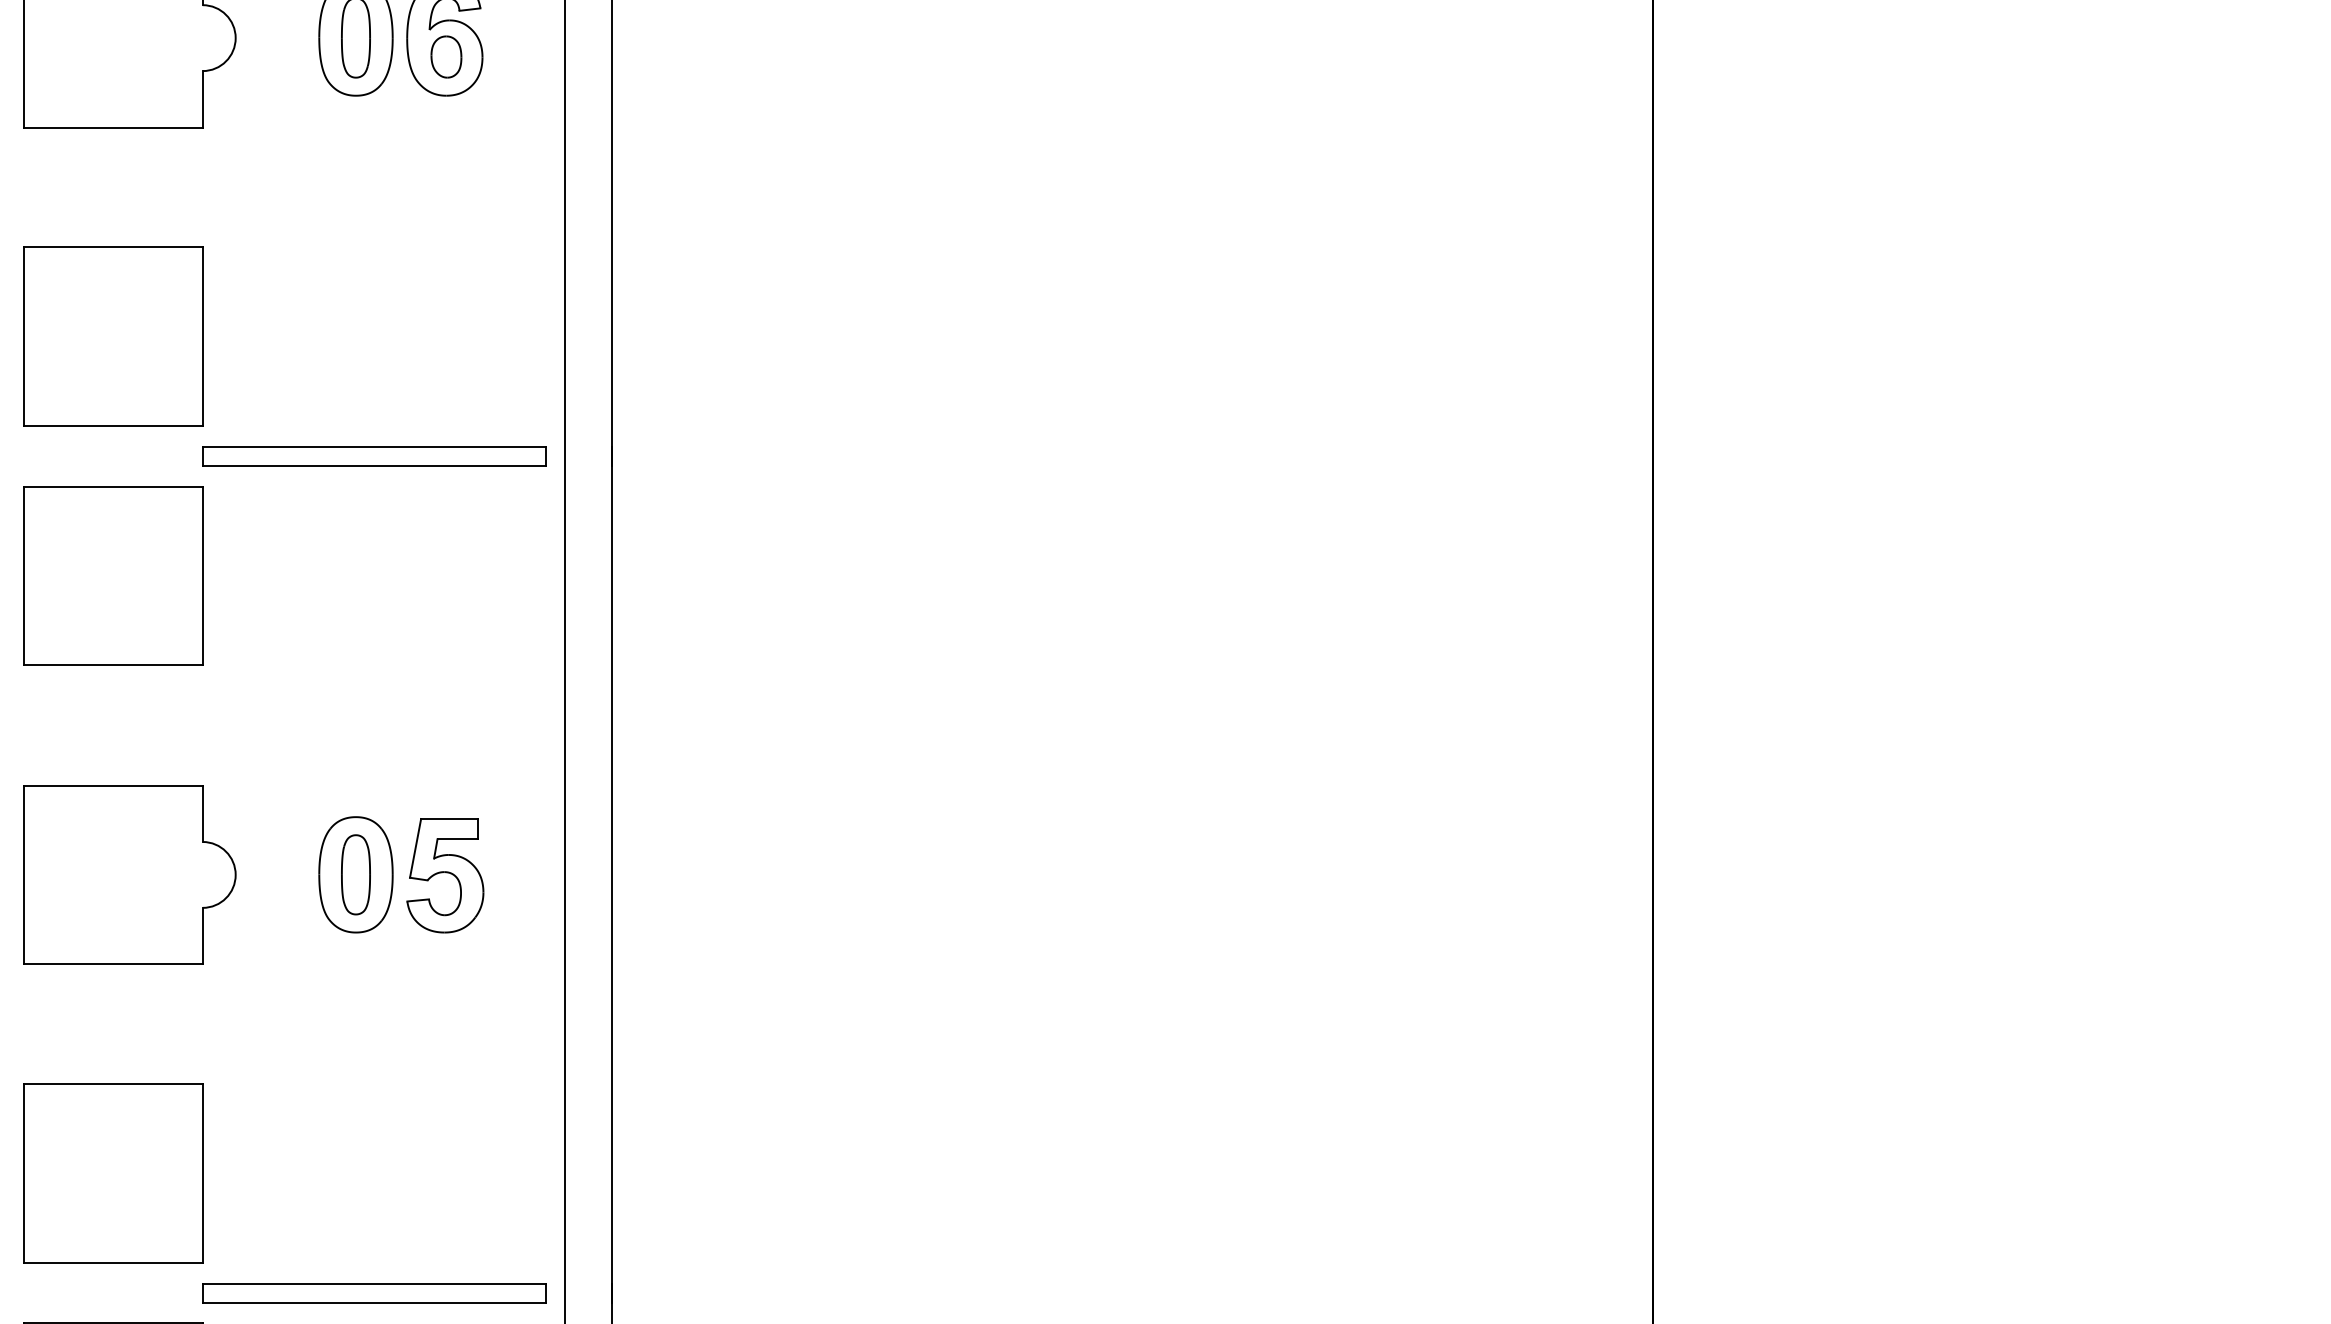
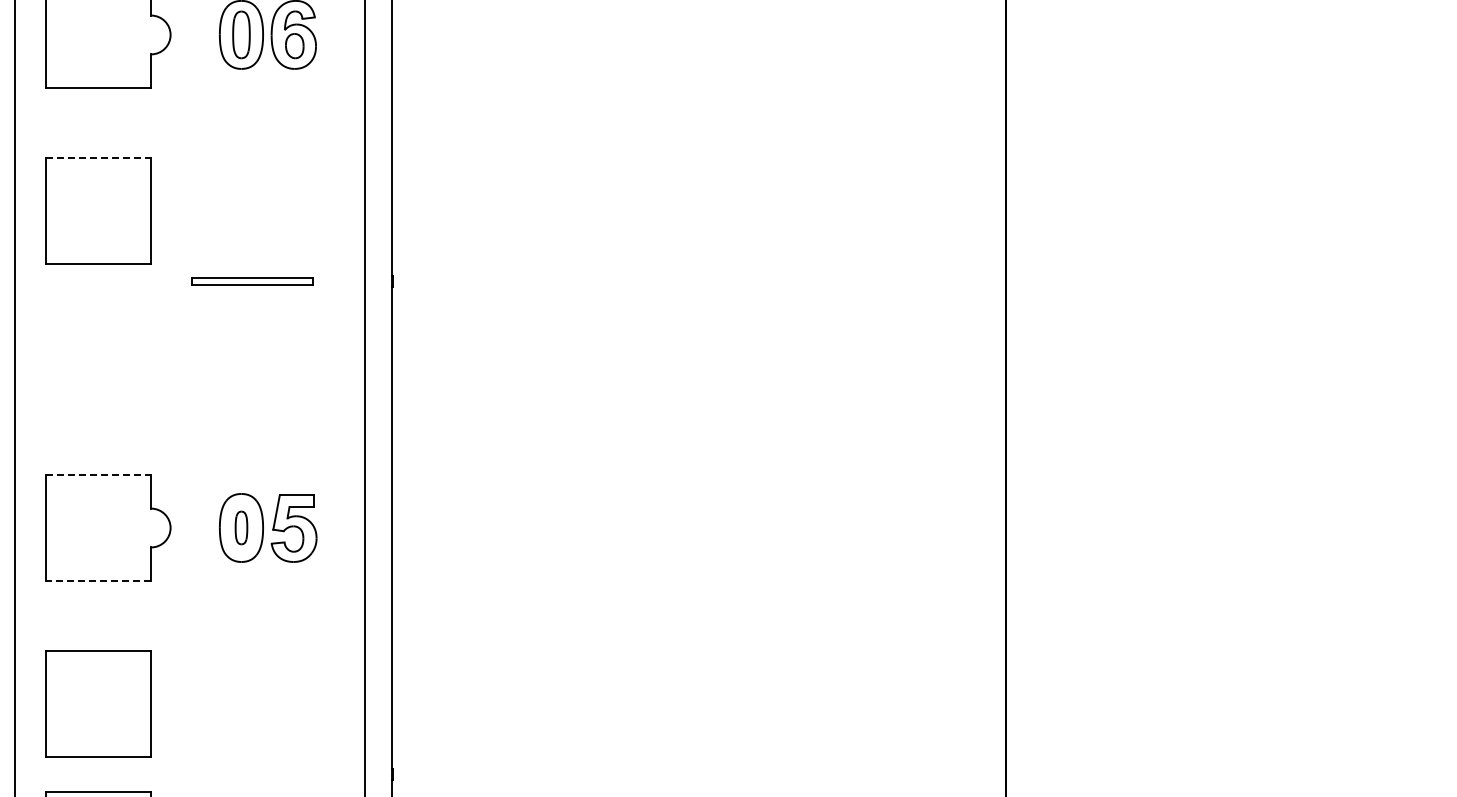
line: (113, 247) -> (98, 158), solid -> dashed
part: (374, 456) -> (252, 281), size x0.6
part: (113, 575) -> (98, 351), removed
line: (113, 785) -> (98, 475), solid -> dashed
part: (356, 874) -> (241, 527), size x0.7
line: (113, 963) -> (98, 580), solid -> dashed
part: (374, 1293) -> (252, 774), removed

